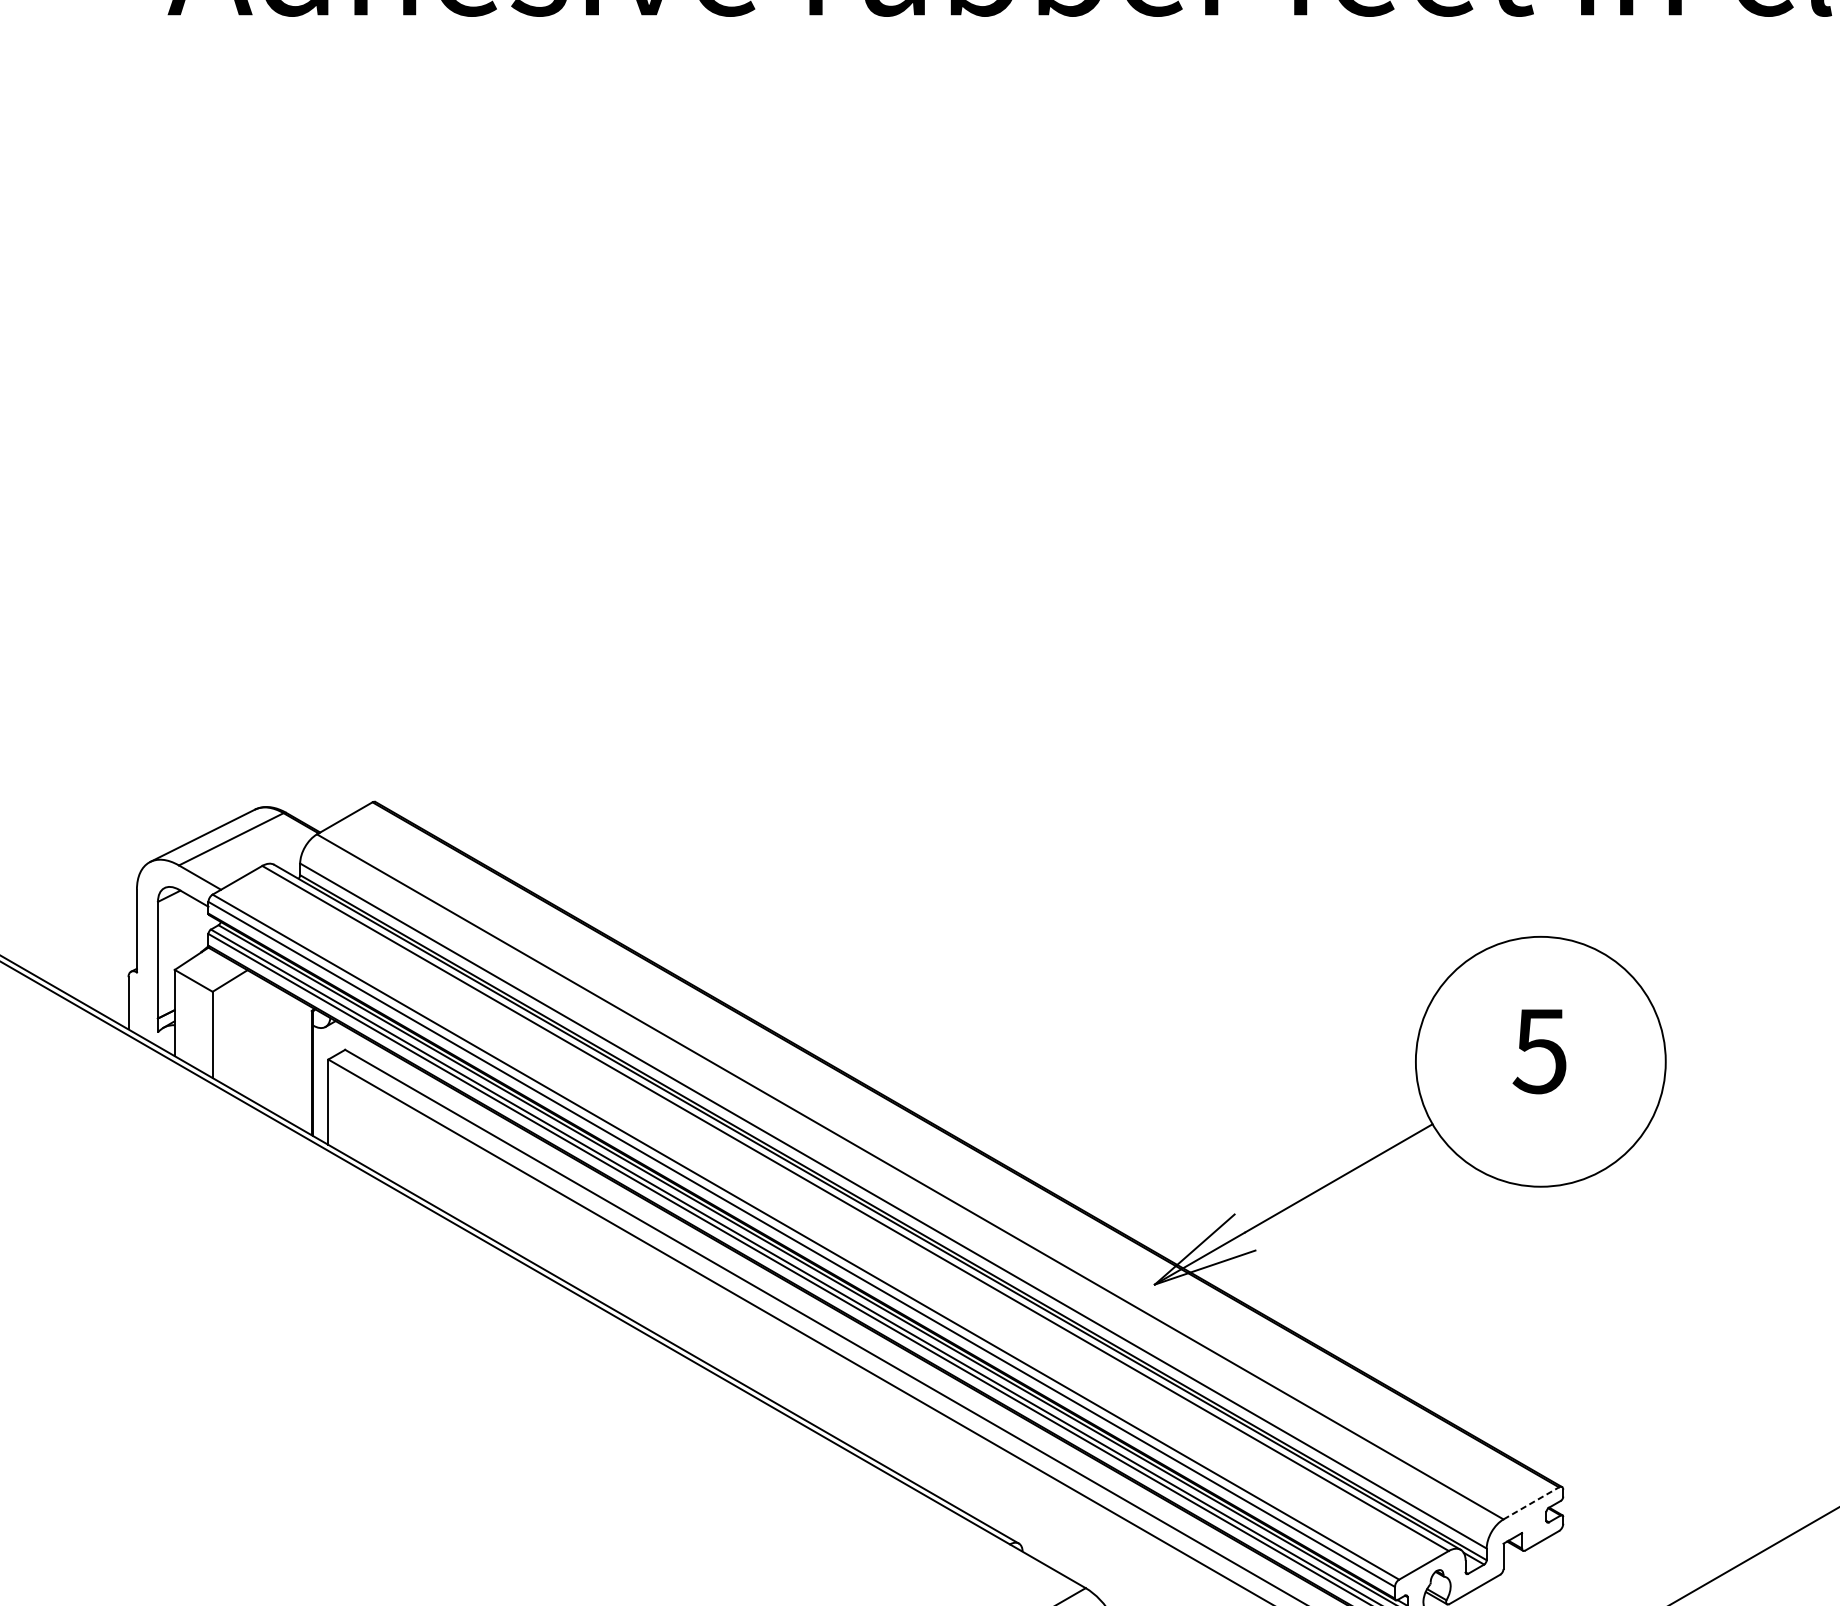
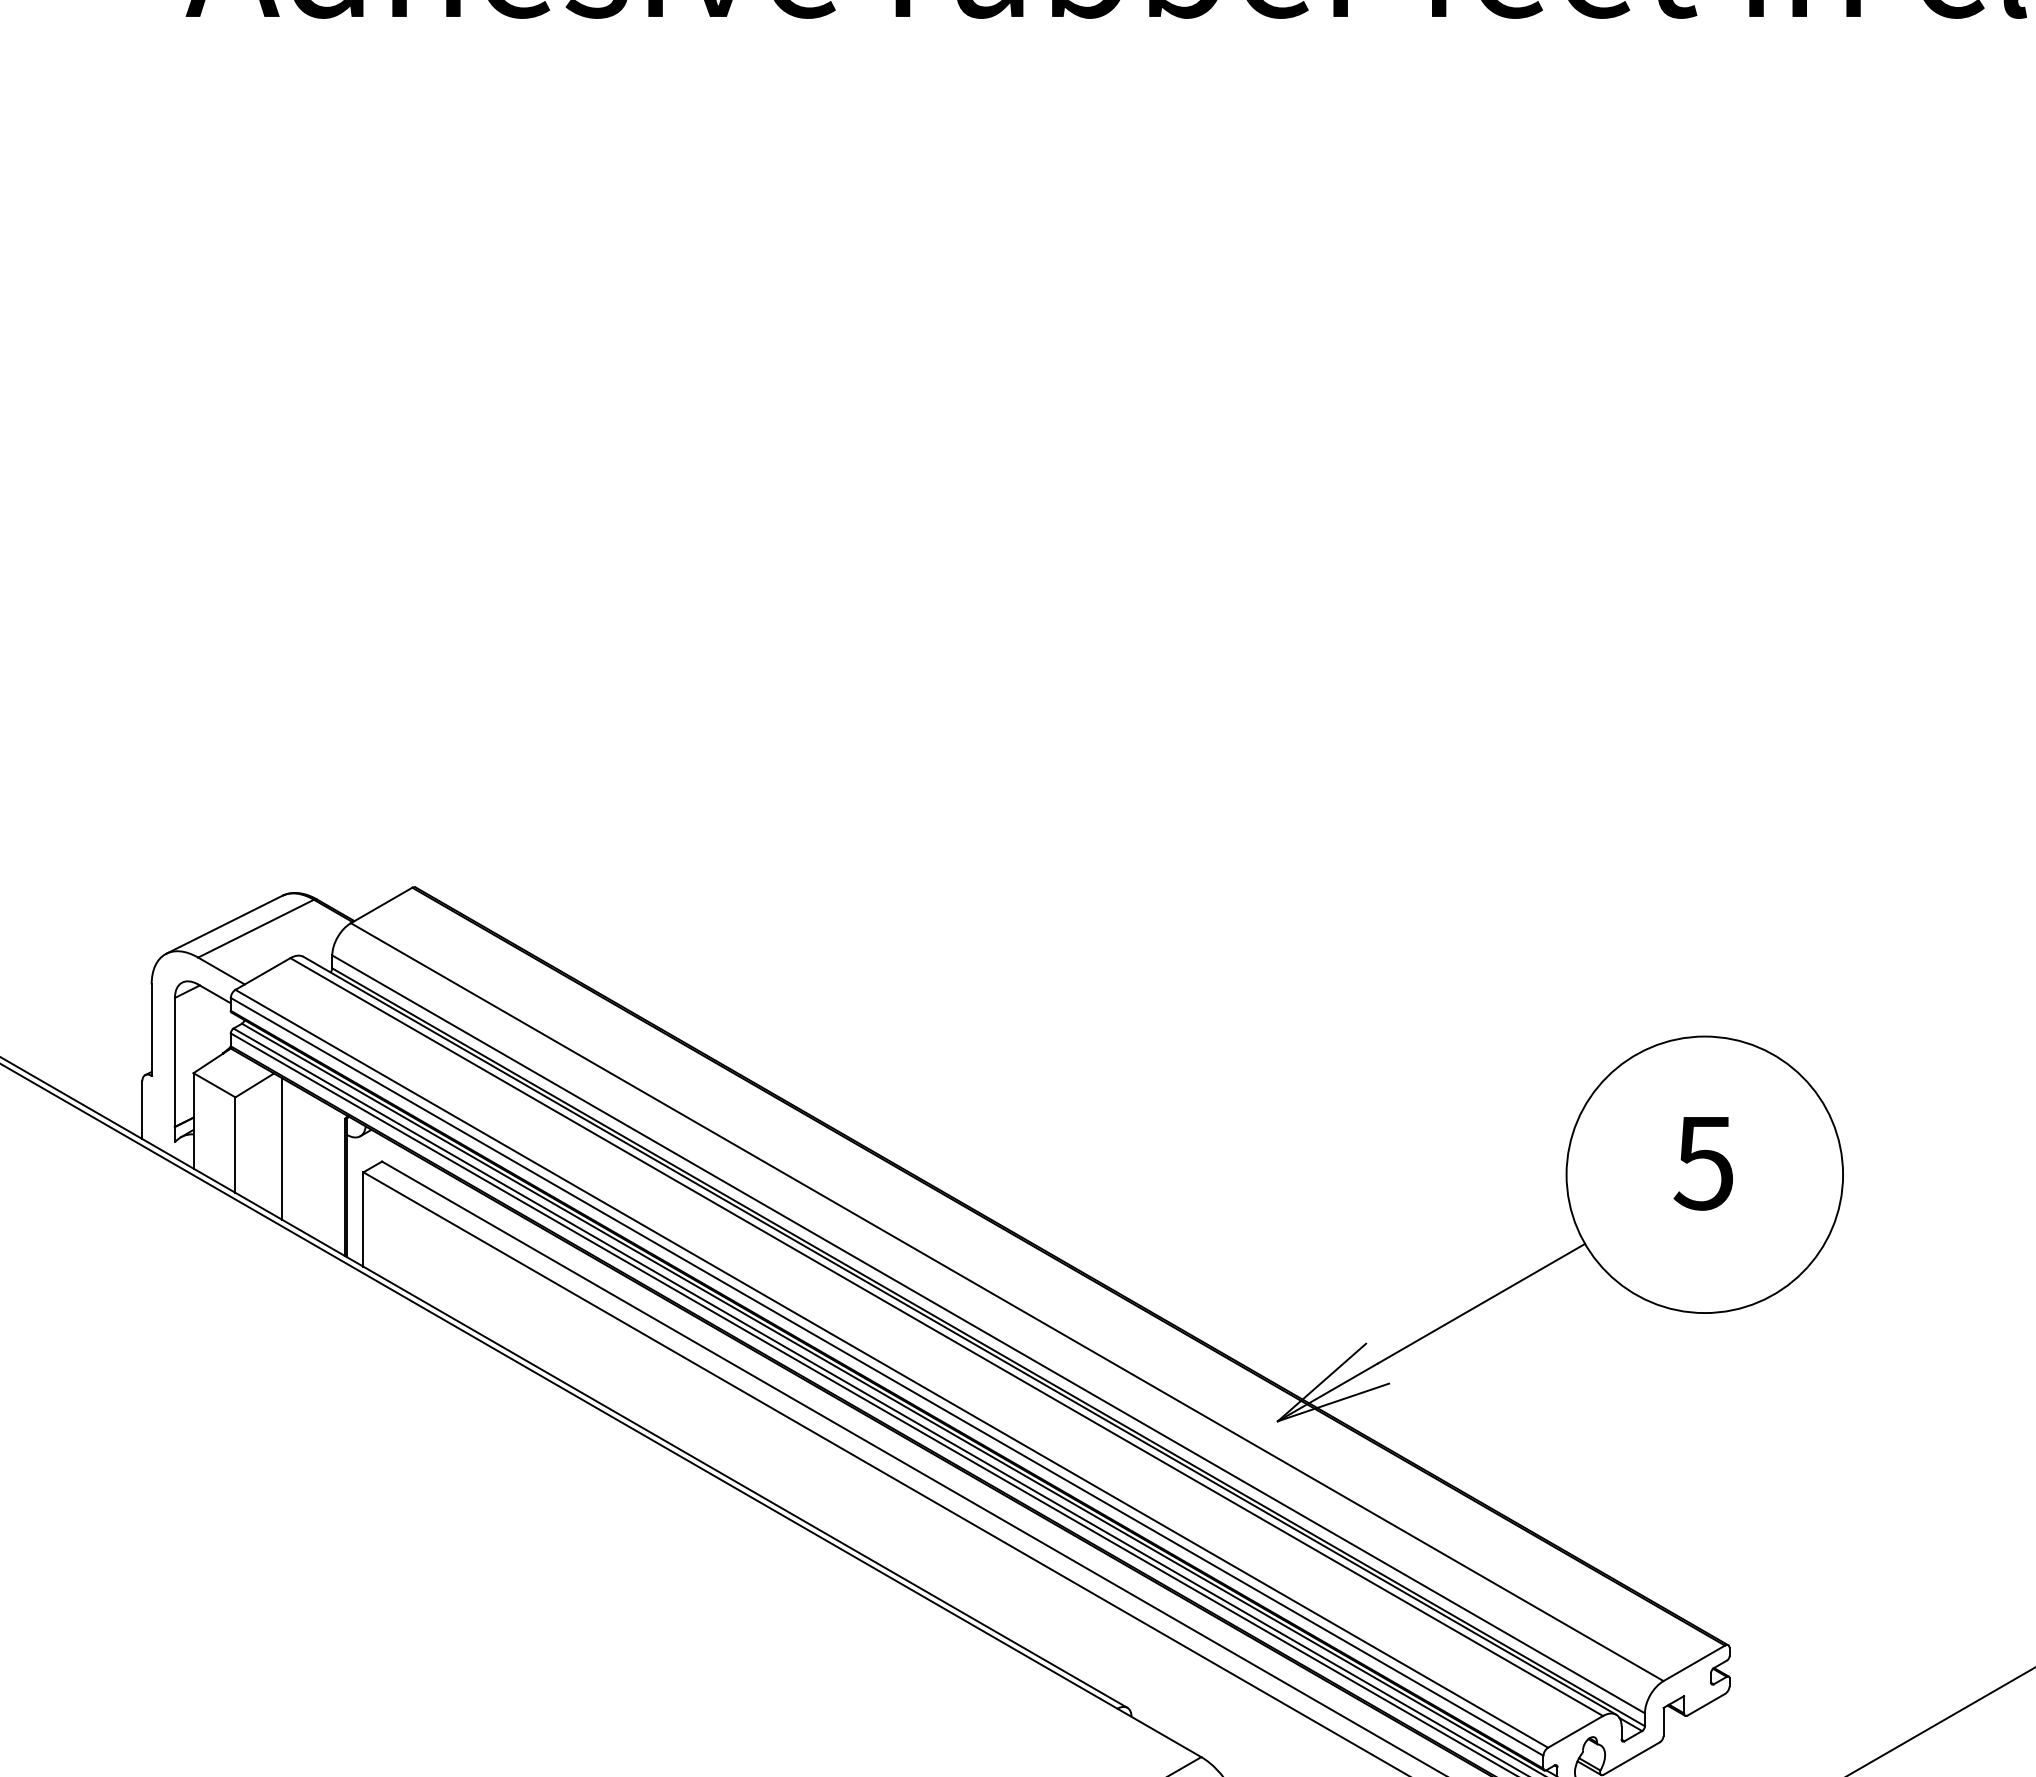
line: (255, 1038) -> (282, 1148), added
line: (1531, 1503) -> (1694, 1663), dashed -> solid

